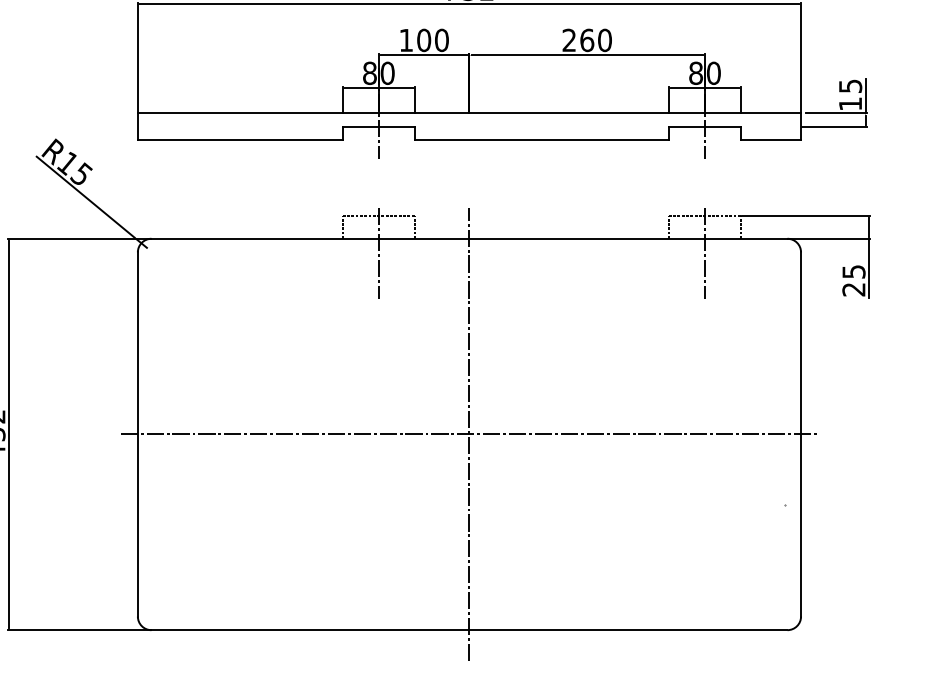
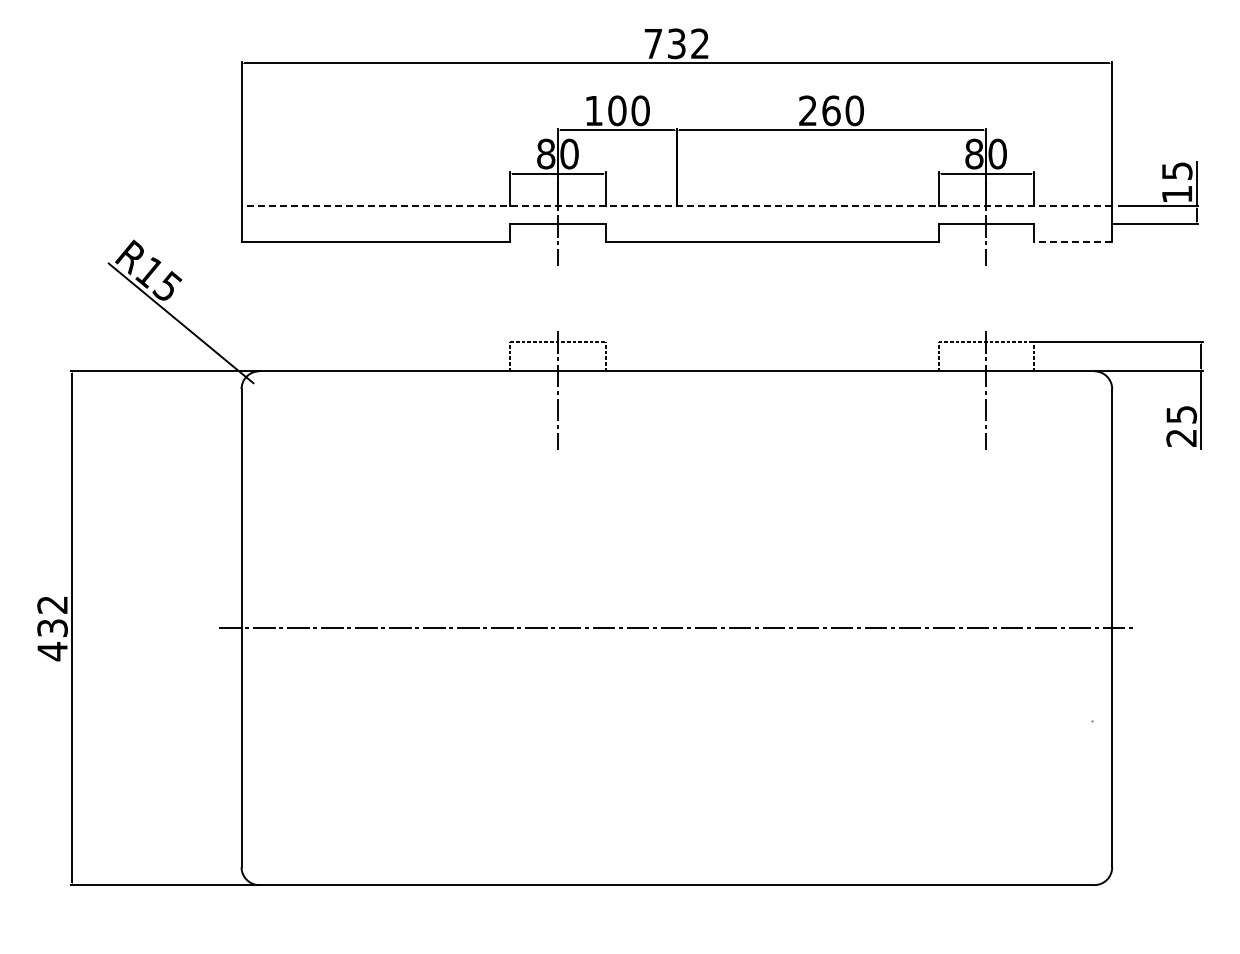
line: (469, 113) -> (676, 206), solid -> dashed
line: (770, 140) -> (1072, 242), solid -> dashed
line: (469, 433) -> (676, 627), removed

